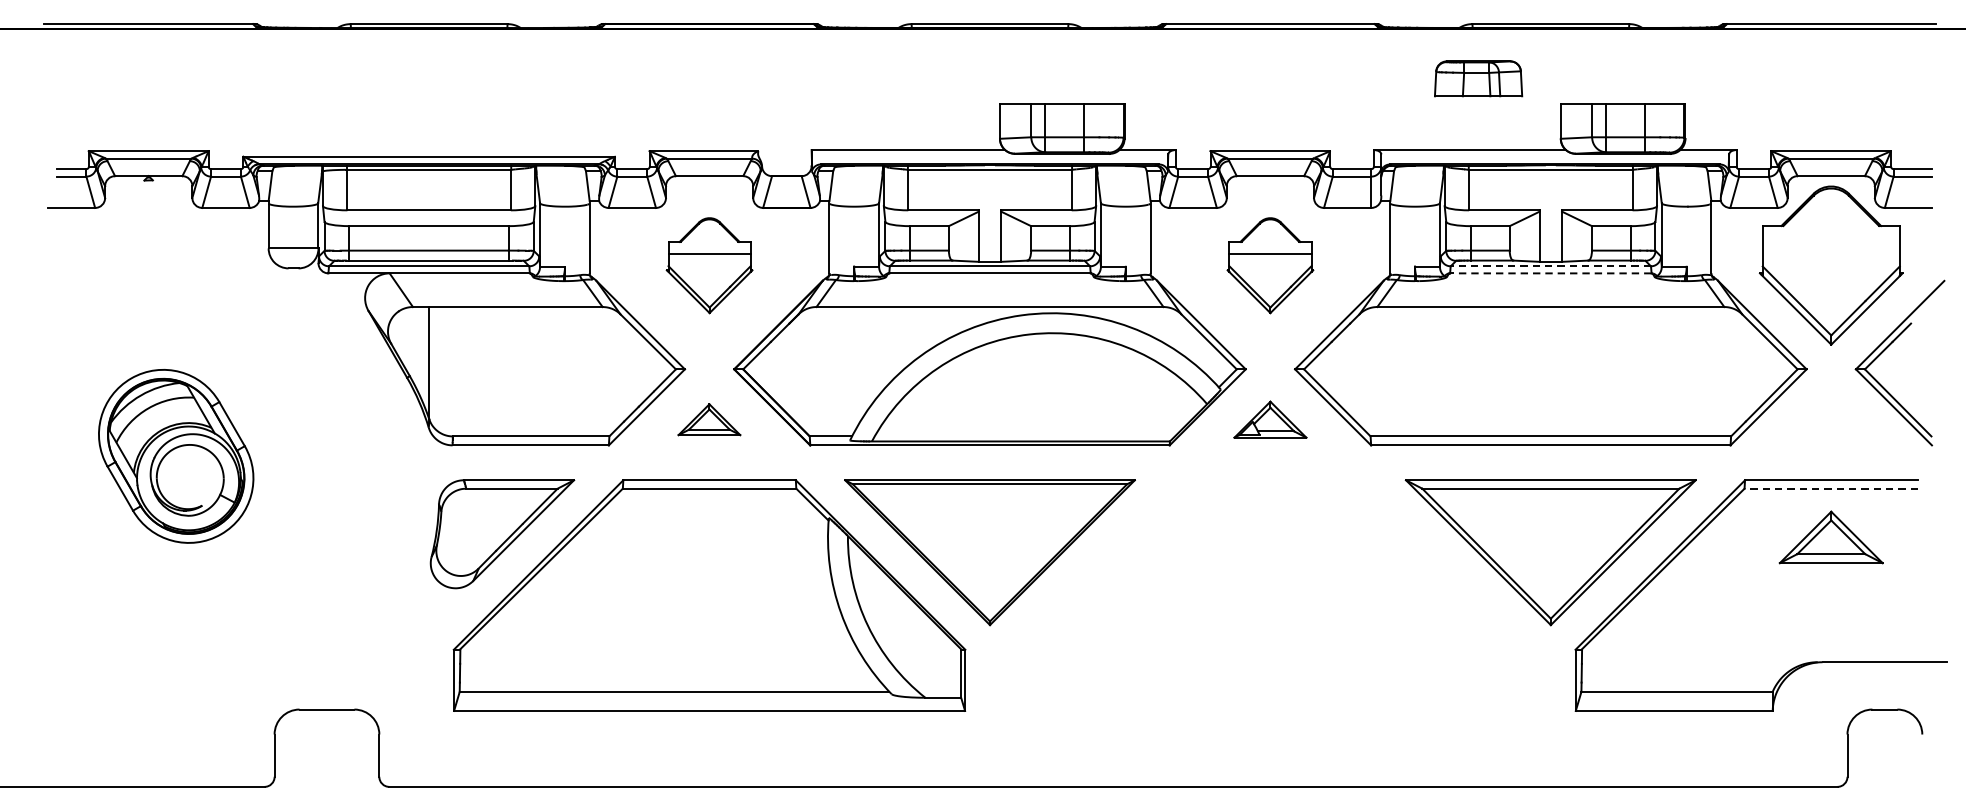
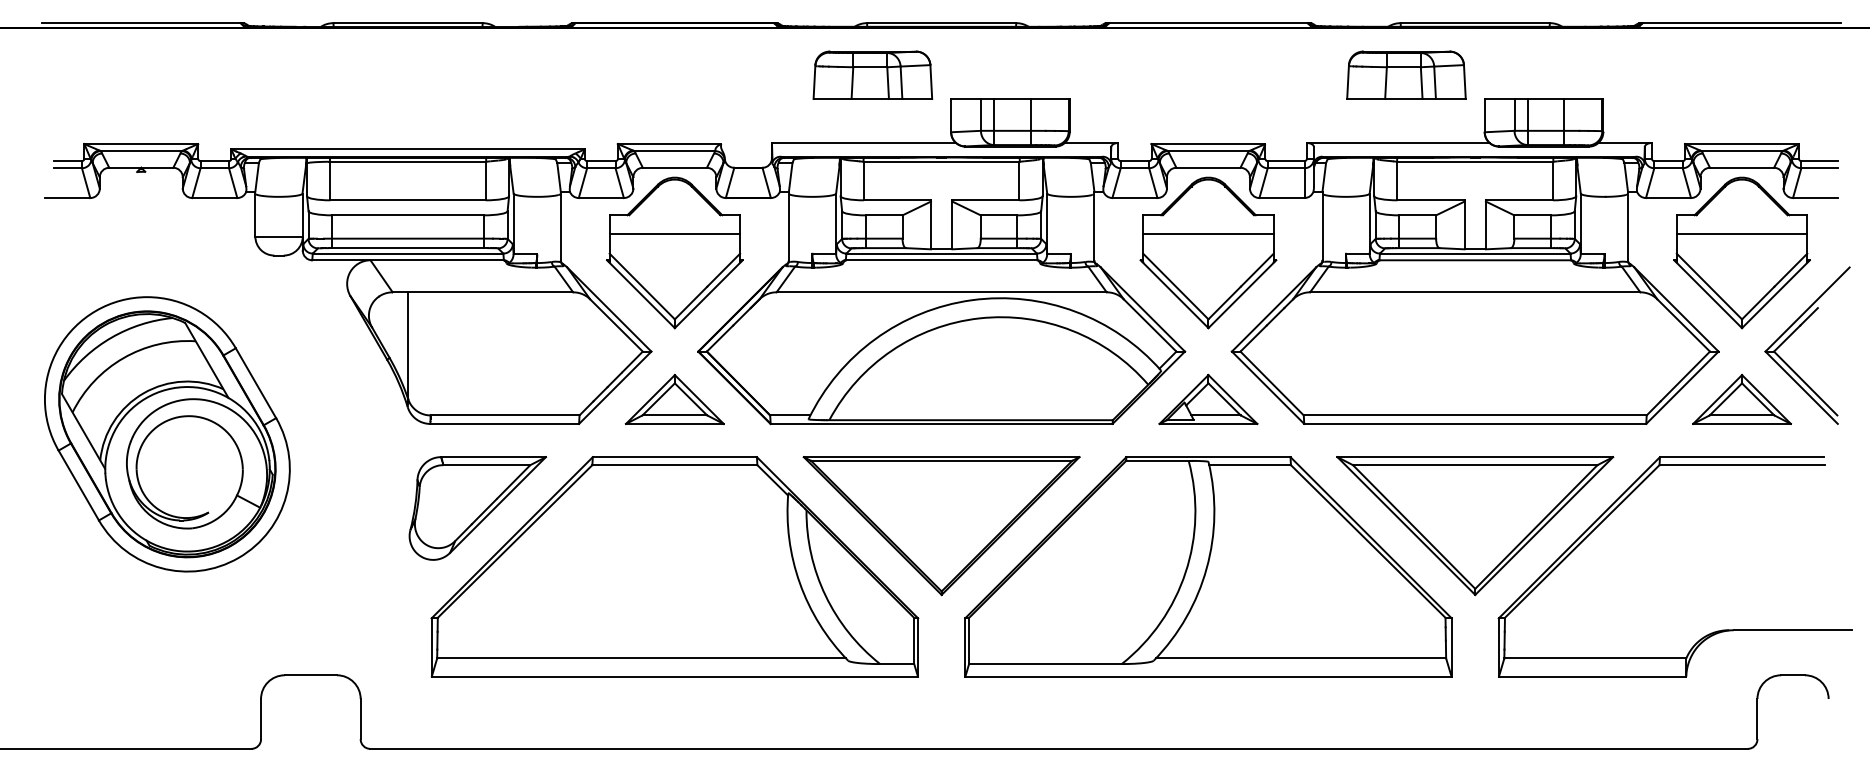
part: (917, 78) -> (872, 74), added
part: (1478, 78) -> (1406, 74), size x1.43
line: (1830, 246) -> (1741, 234), added
part: (709, 265) -> (674, 252), size x1.67
part: (1270, 265) -> (1208, 252), size x1.67
line: (1550, 266) -> (1474, 253), dashed -> solid
line: (1551, 273) -> (1475, 260), dashed -> solid
part: (709, 419) -> (674, 399), size x1.67
part: (1270, 419) -> (1208, 399), size x1.43
part: (176, 456) -> (167, 434), size x1.67
line: (1831, 489) -> (1742, 465), dashed -> solid
part: (1830, 537) -> (1741, 399), moved
part: (1270, 595) -> (1208, 566), added

